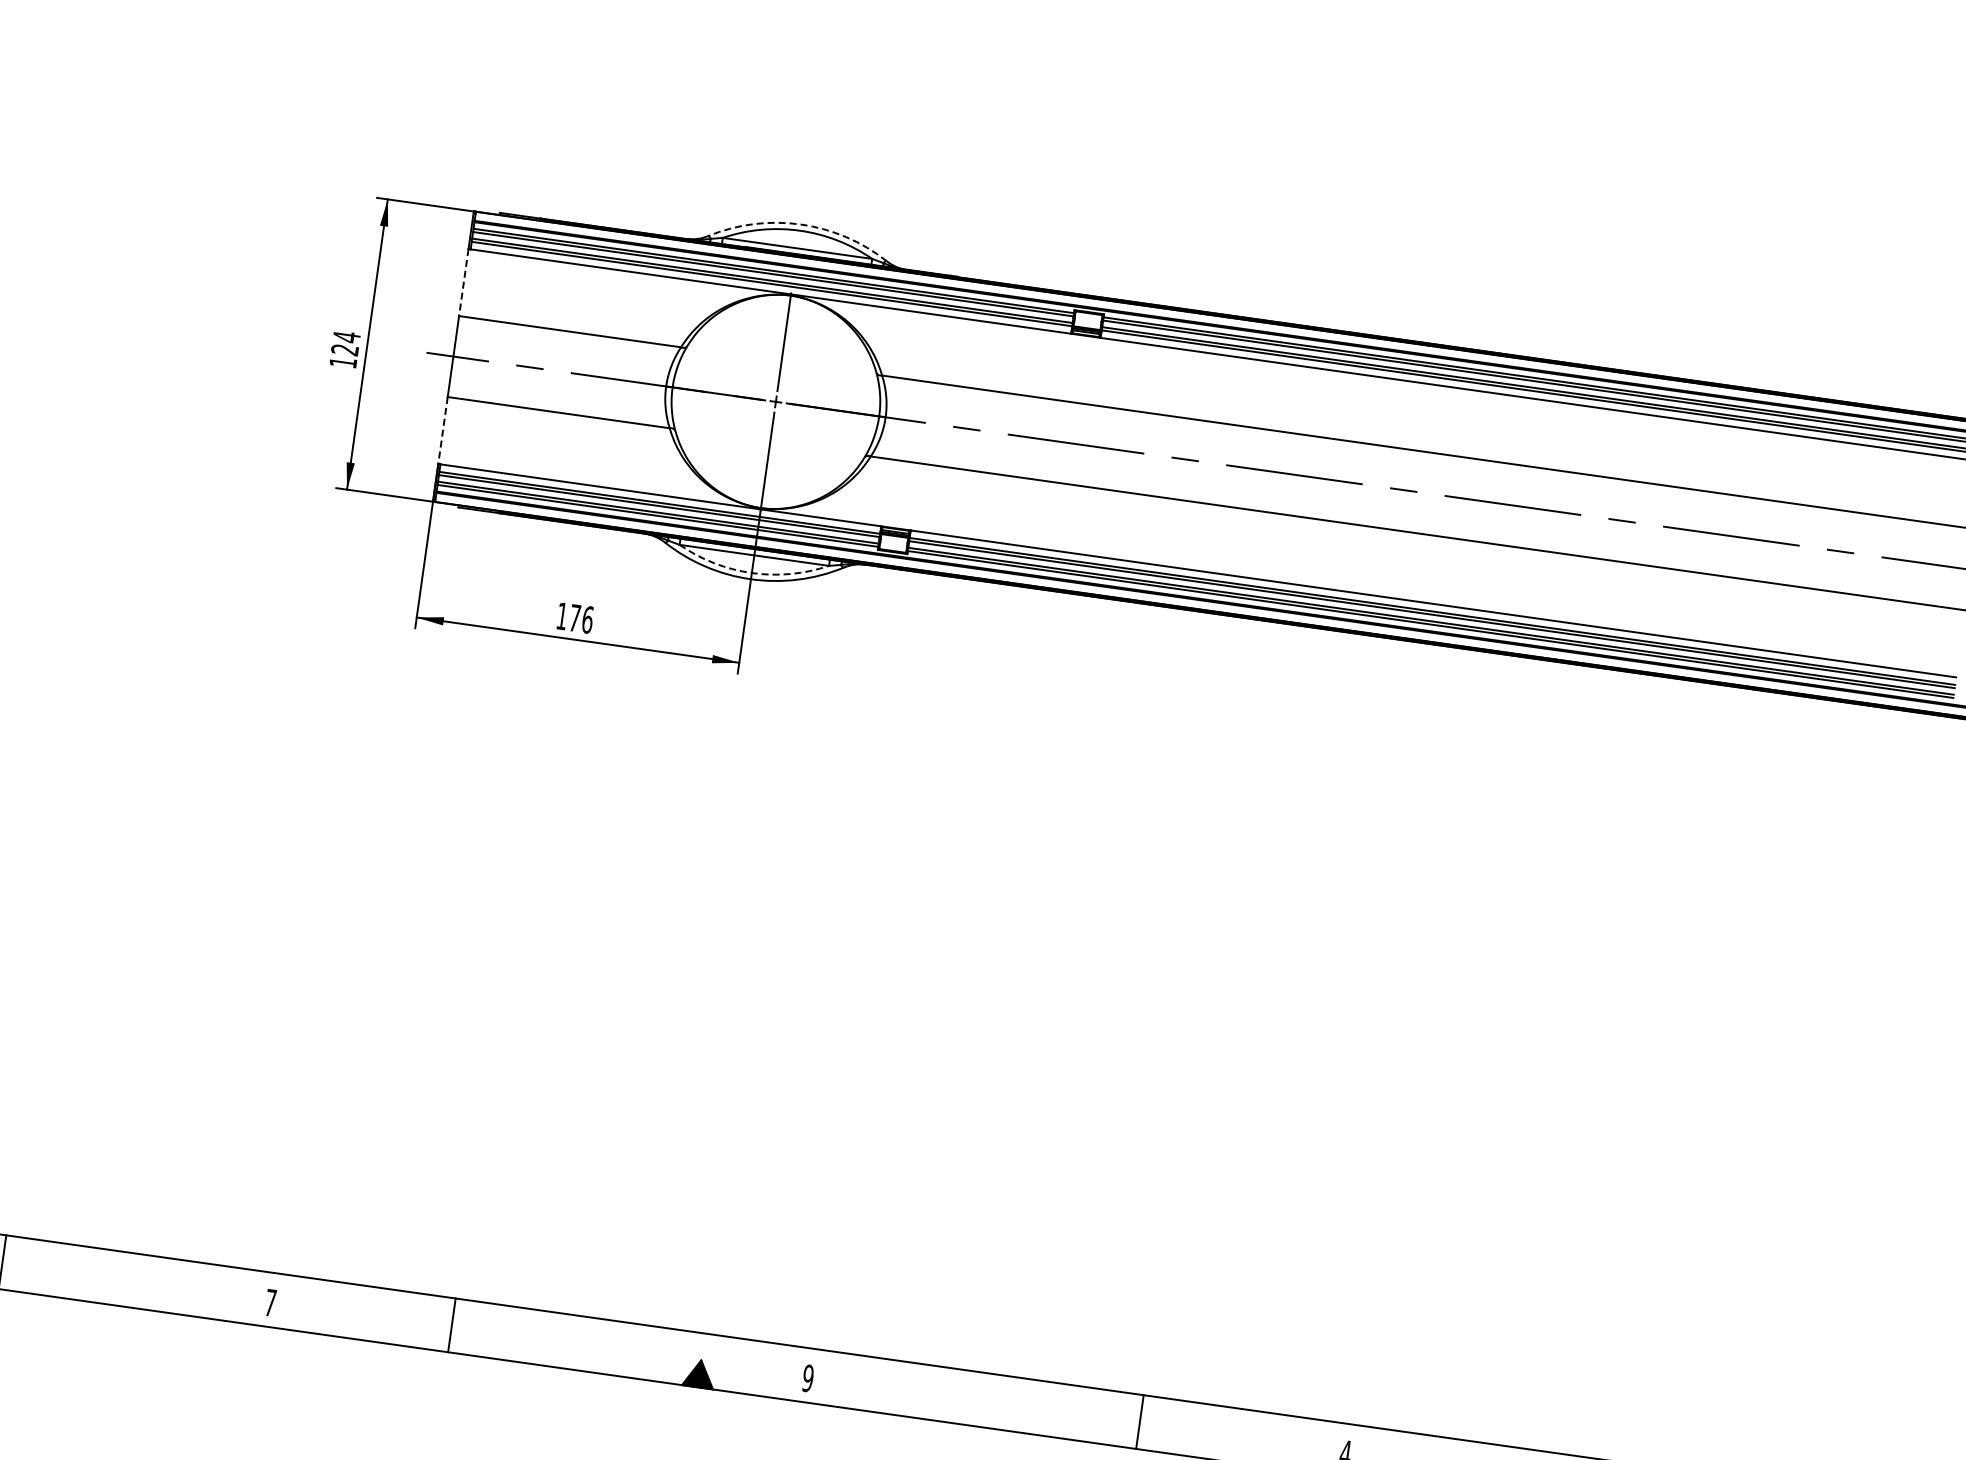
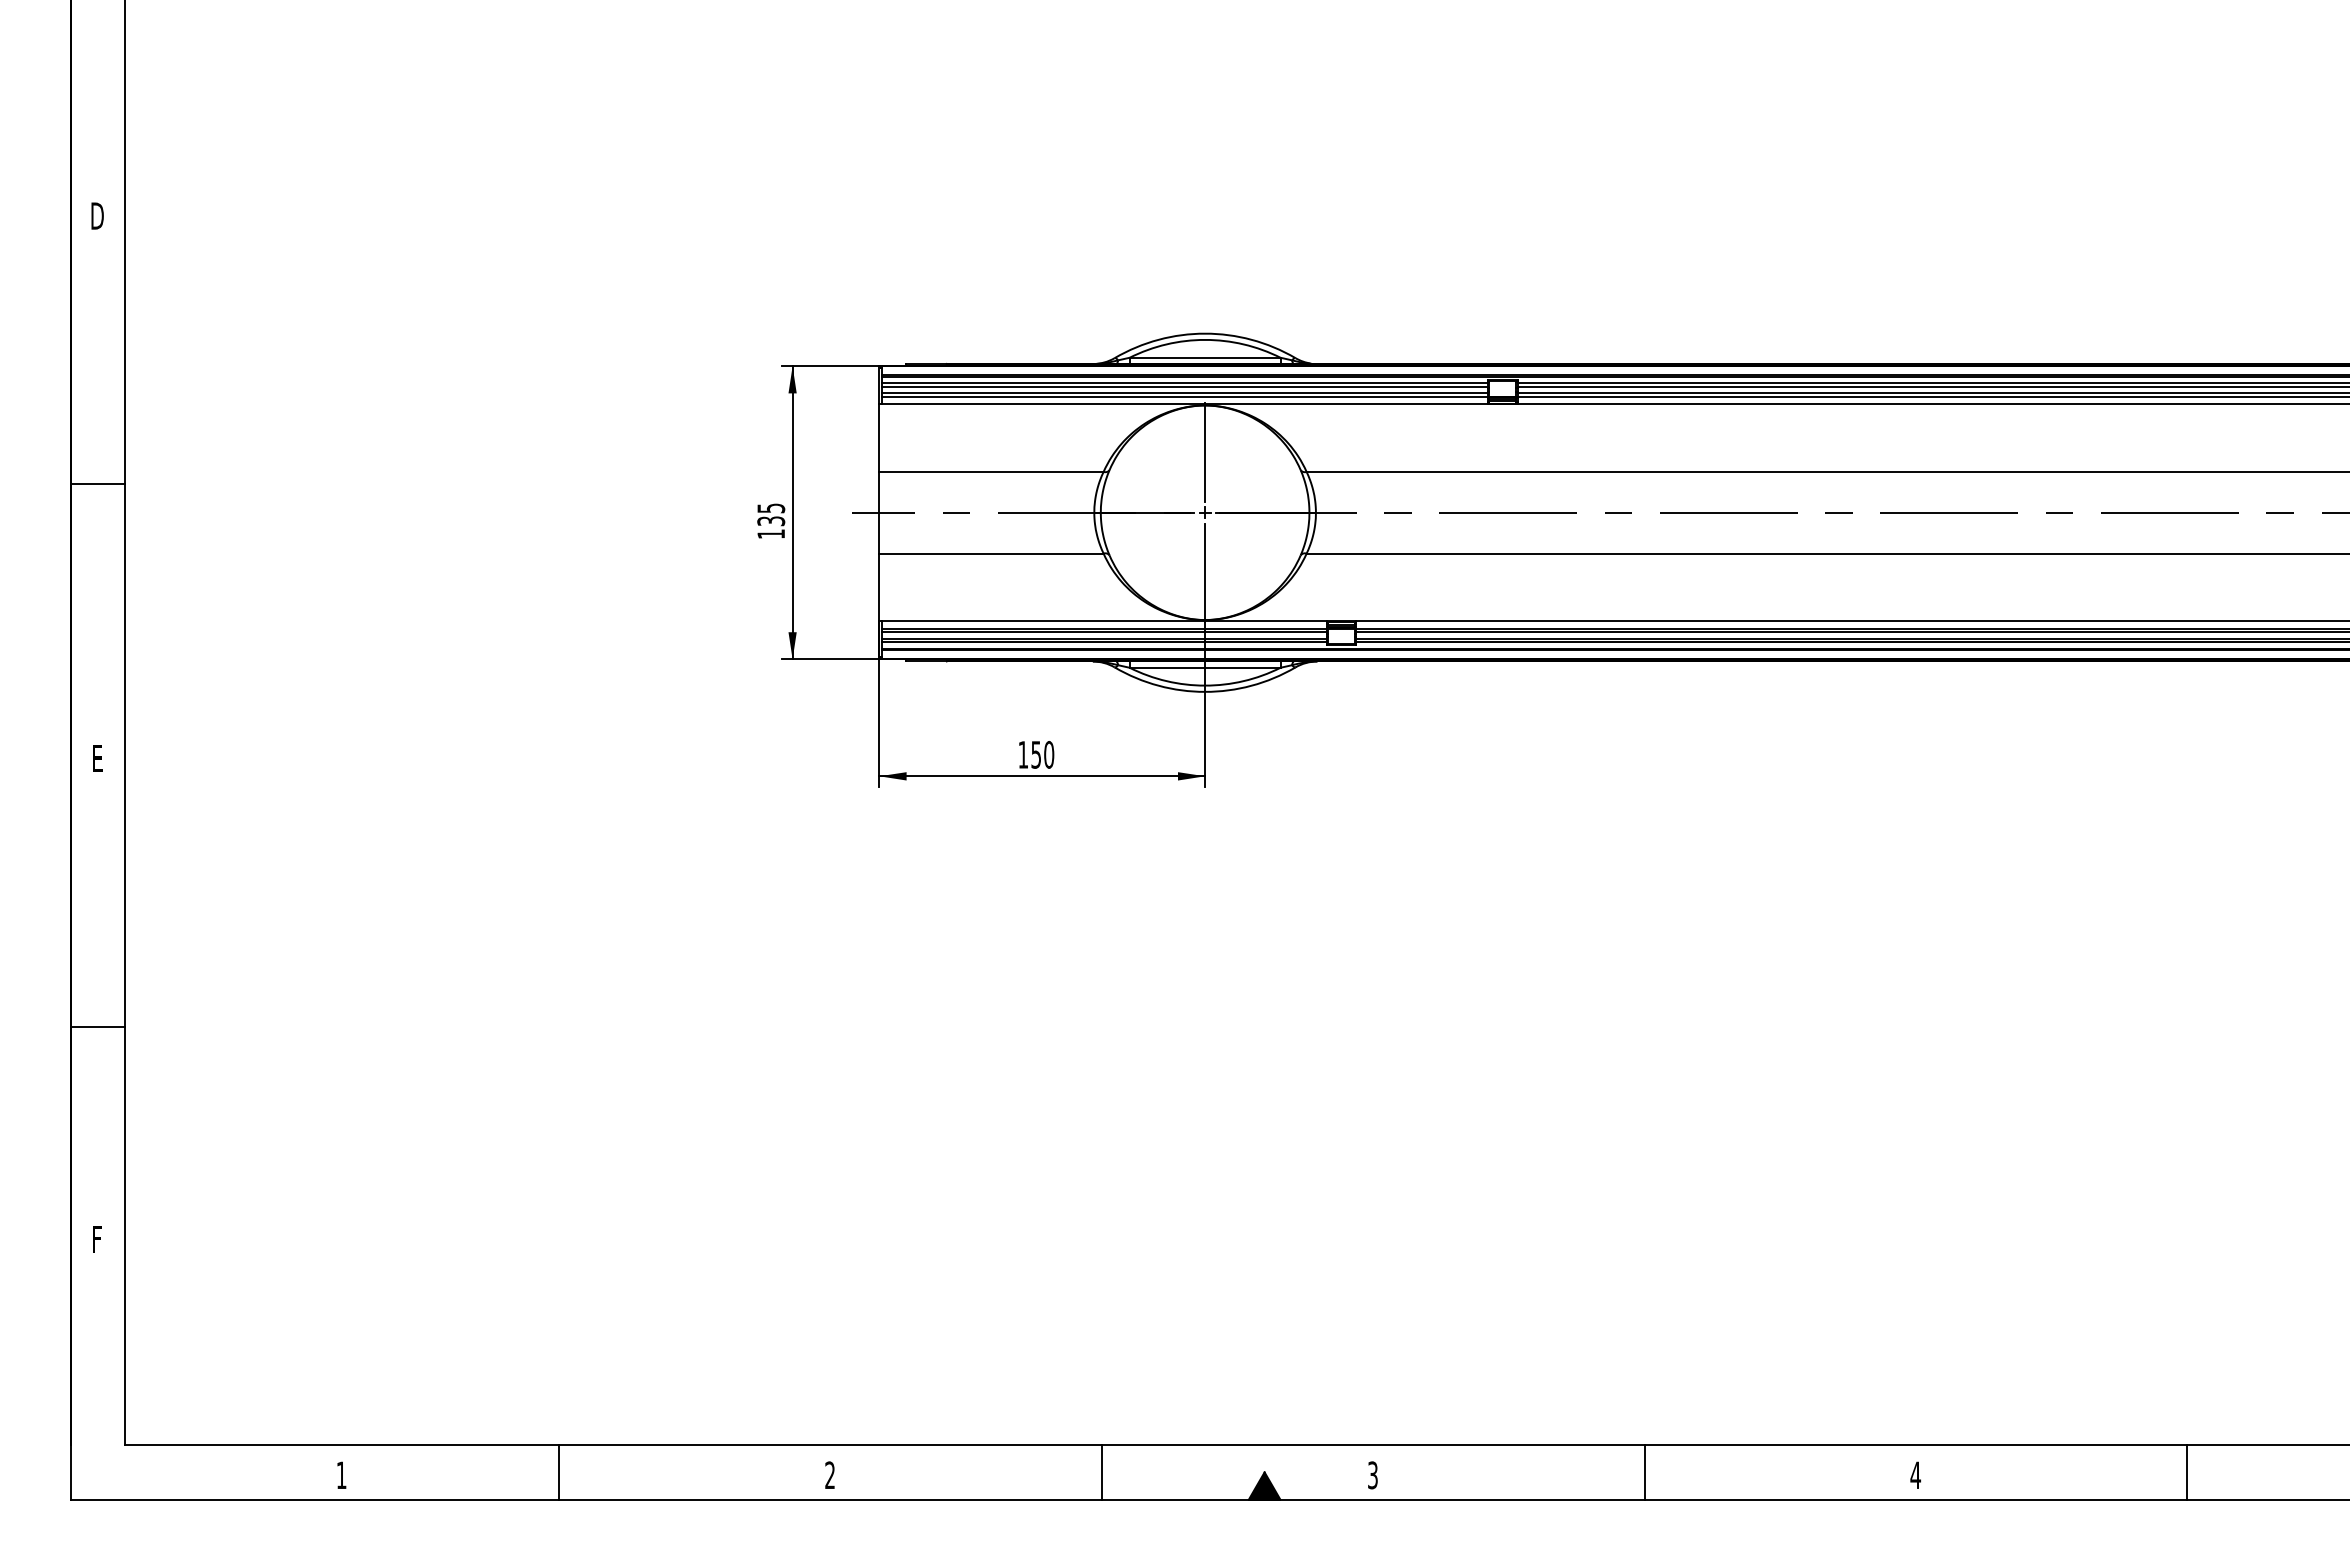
arc: (801, 224) -> (1205, 333), dashed -> solid
line: (463, 283) -> (879, 438), dashed -> solid
text: (346, 343) -> (771, 514), 124 -> 135
line: (443, 430) -> (879, 587), dashed -> solid
arc: (752, 572) -> (1205, 685), dashed -> solid
text: (581, 618) -> (1042, 754), 176 -> 150
text: (270, 1301) -> (829, 1474), 7 -> 2
line: (451, 1325) -> (1101, 1472), moved
text: (807, 1378) -> (1372, 1475), 9 -> 3
line: (1139, 1422) -> (1644, 1472), moved

